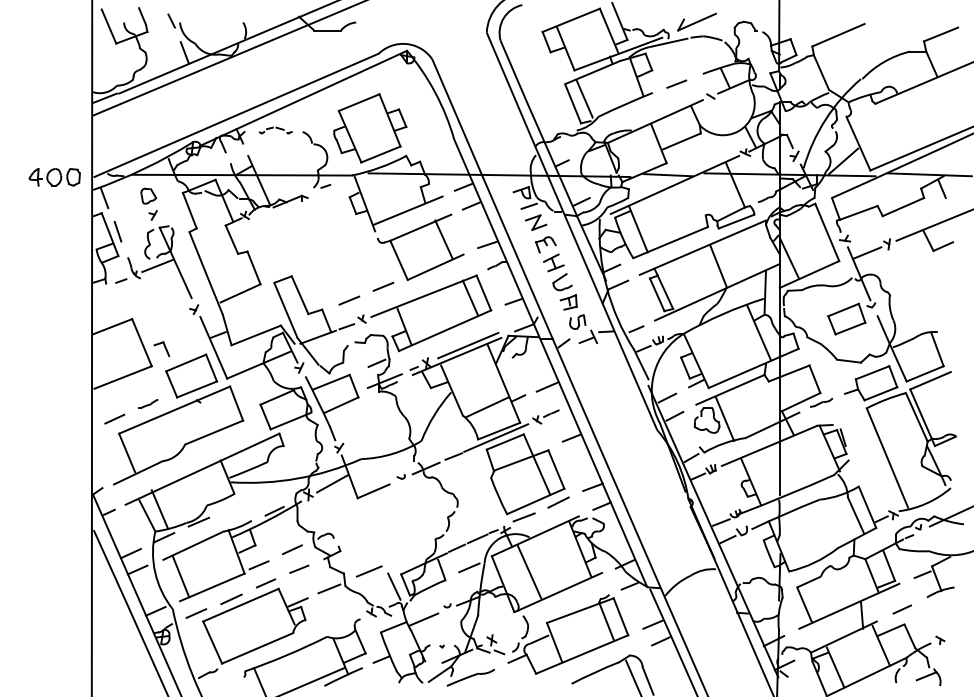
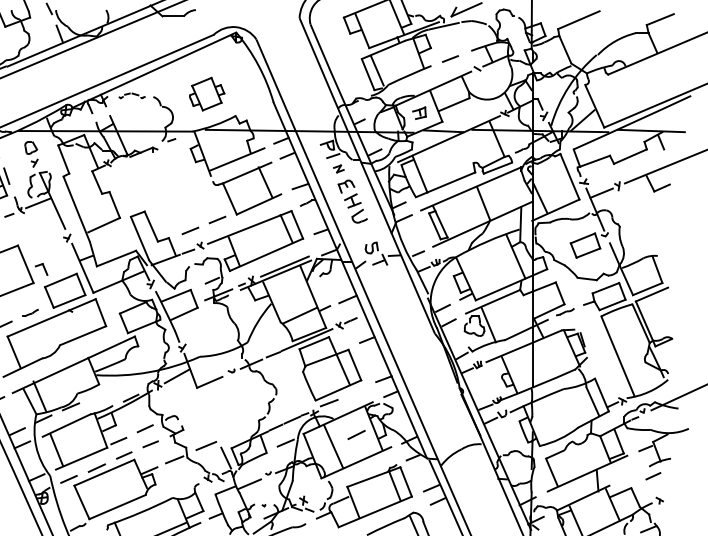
part: (370, 128) -> (207, 94), size x0.6
part: (536, 222) -> (339, 168), size x0.6
part: (568, 302) -> (419, 113), moved
line: (558, 502) -> (356, 434), moved
line: (901, 609) -> (652, 476), moved

